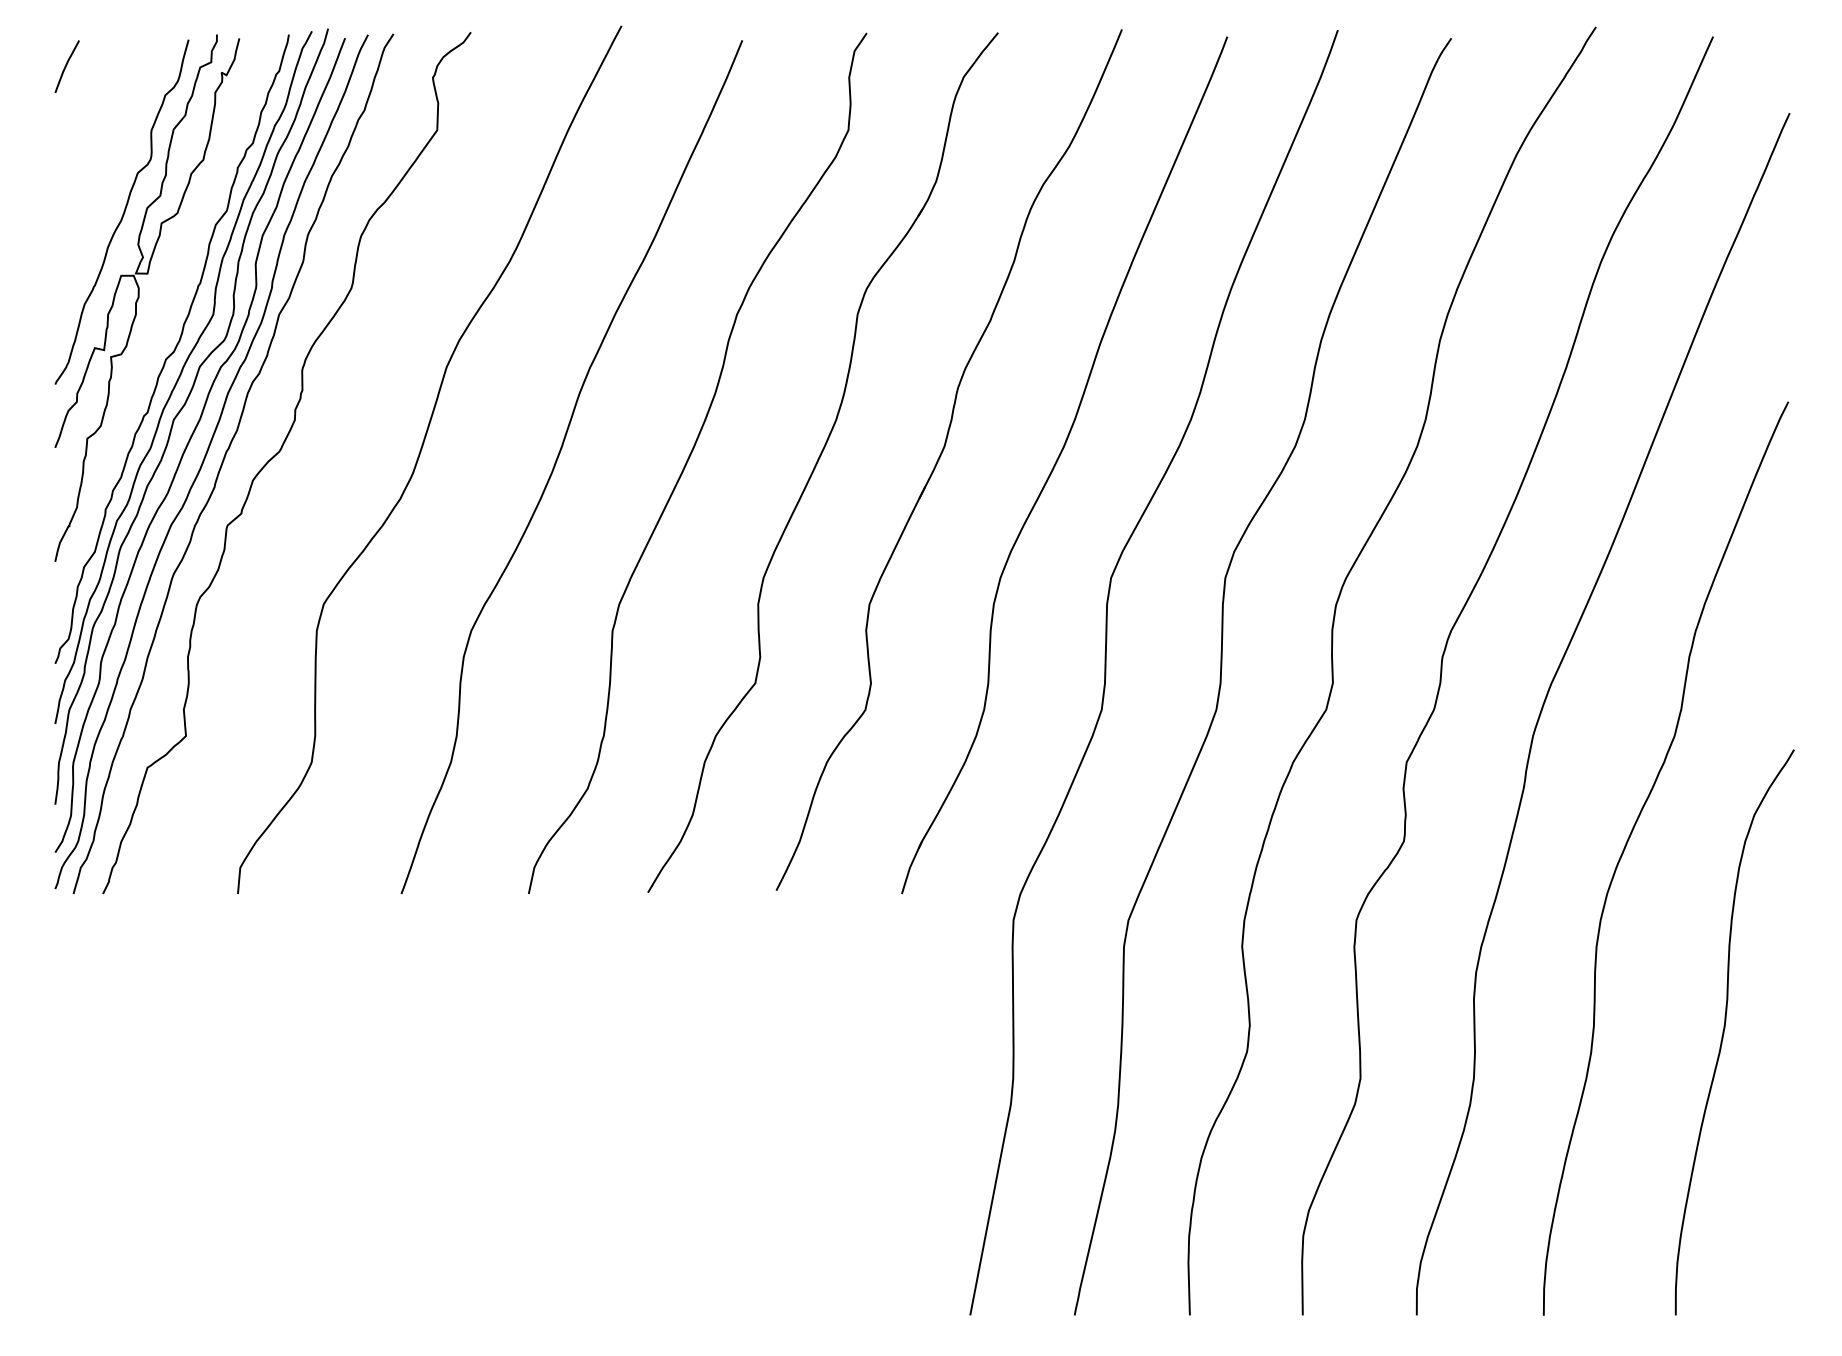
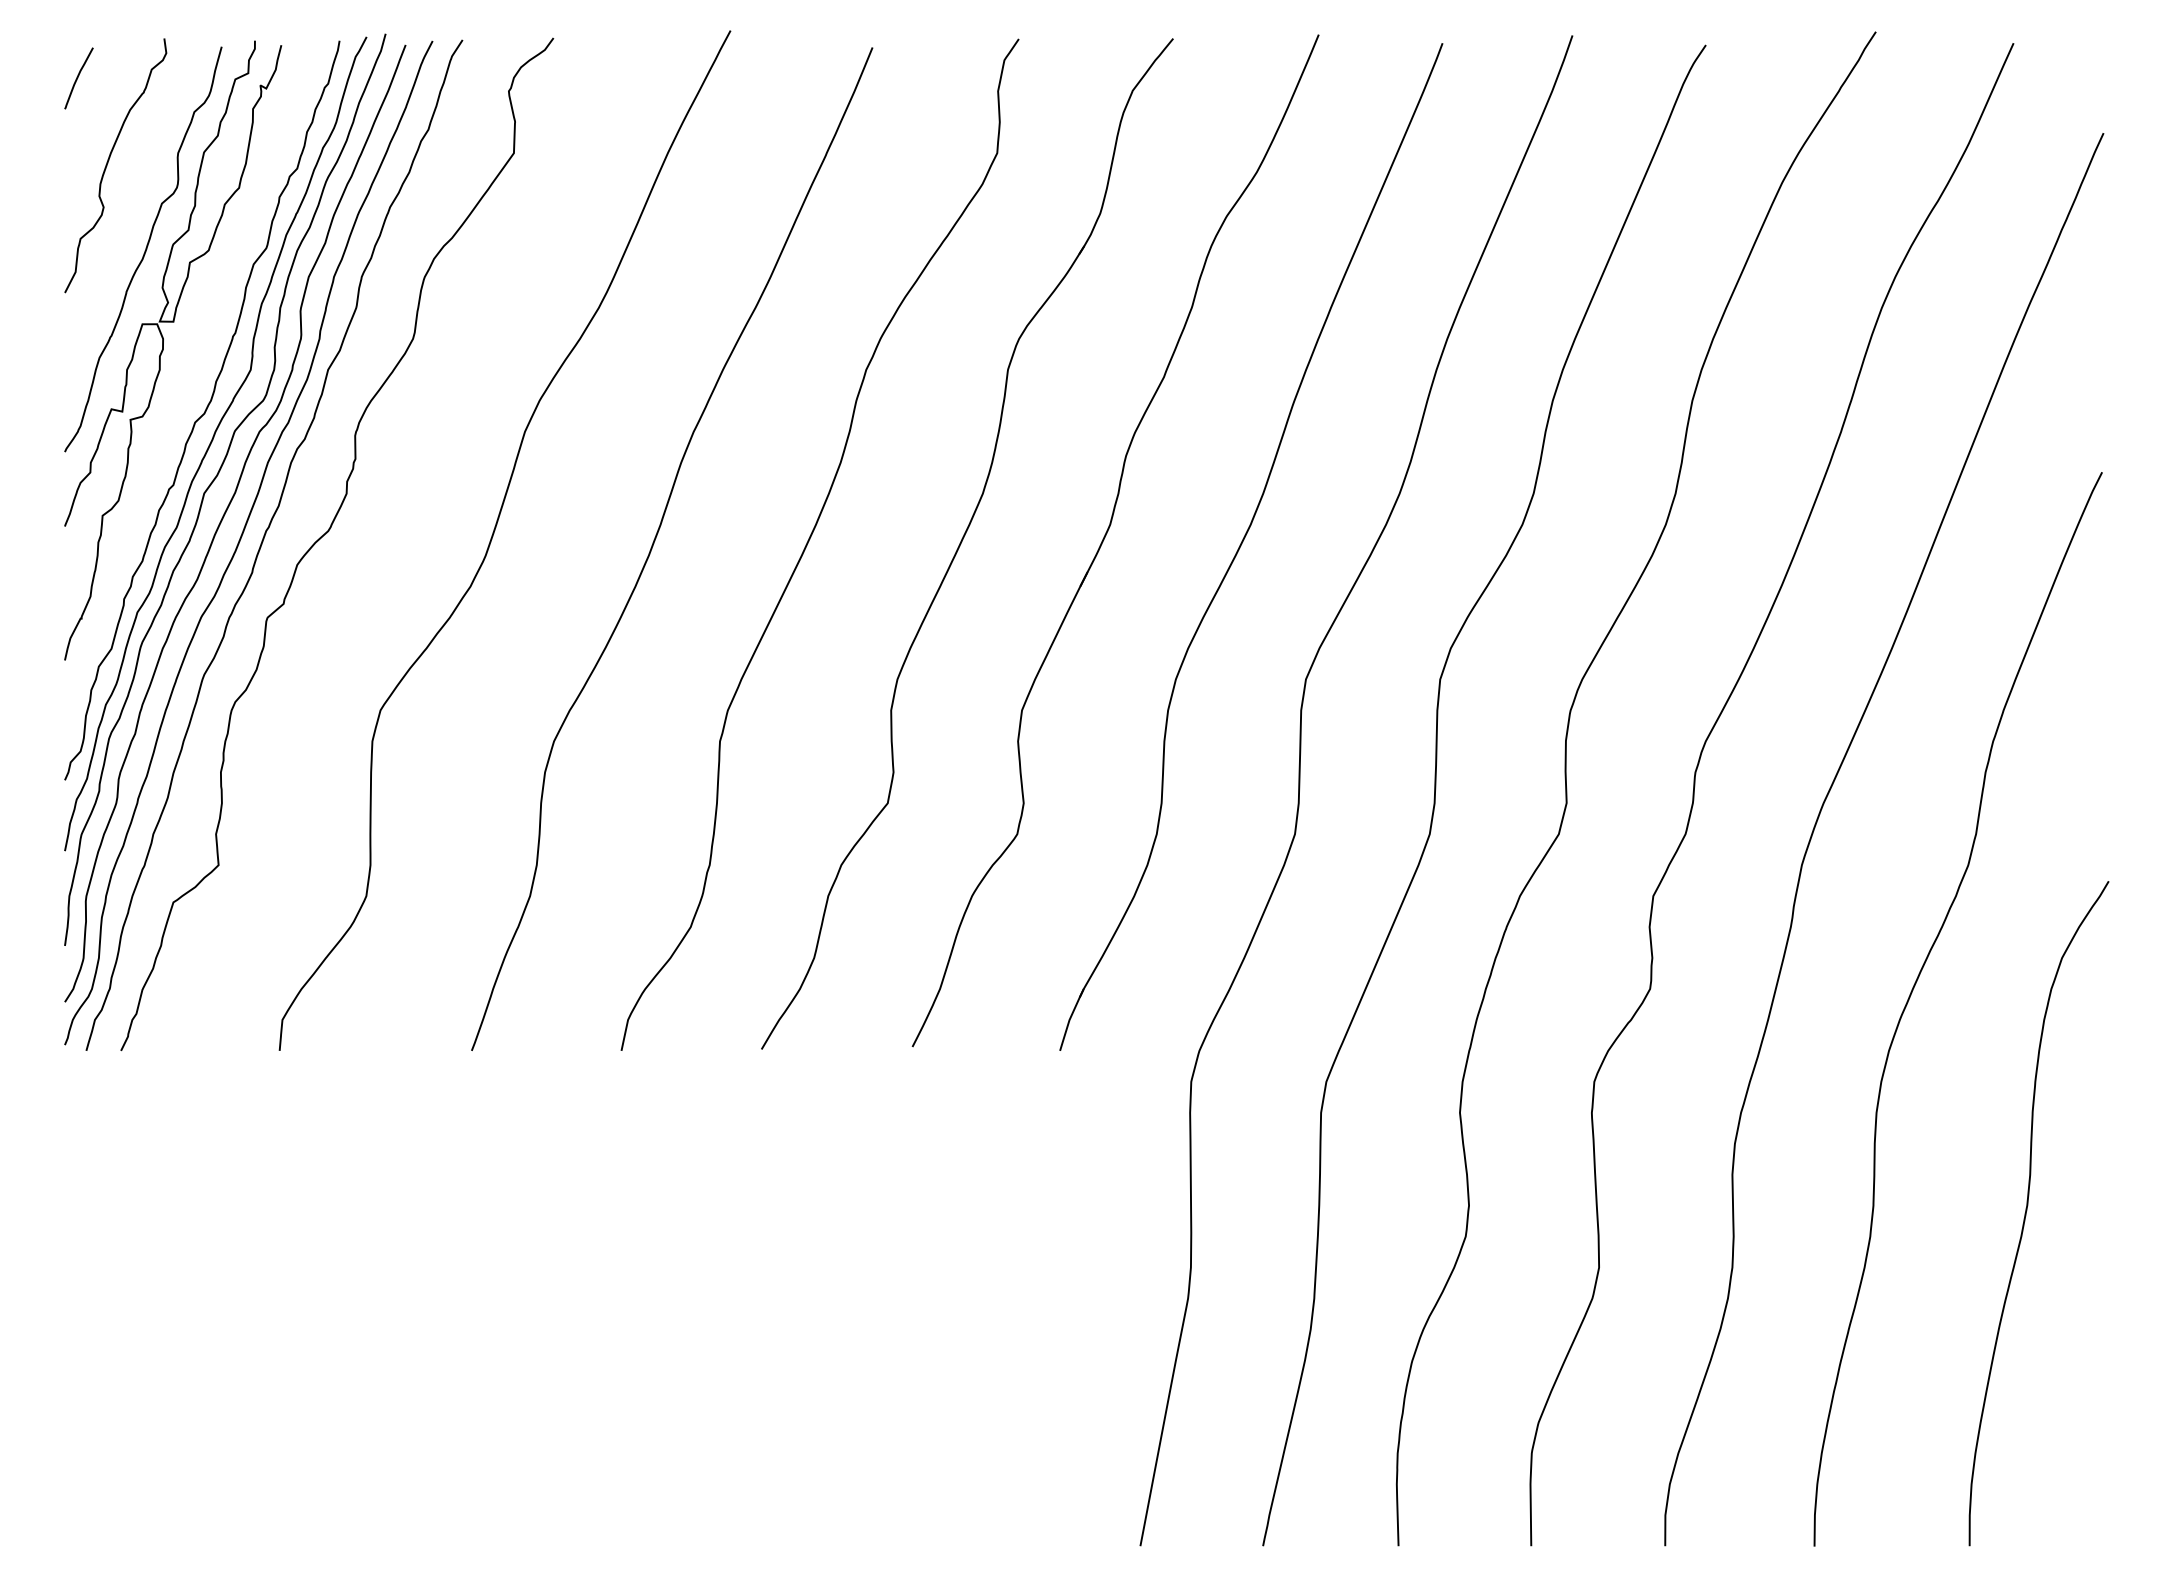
curve: (92, 139) -> (108, 163), added

